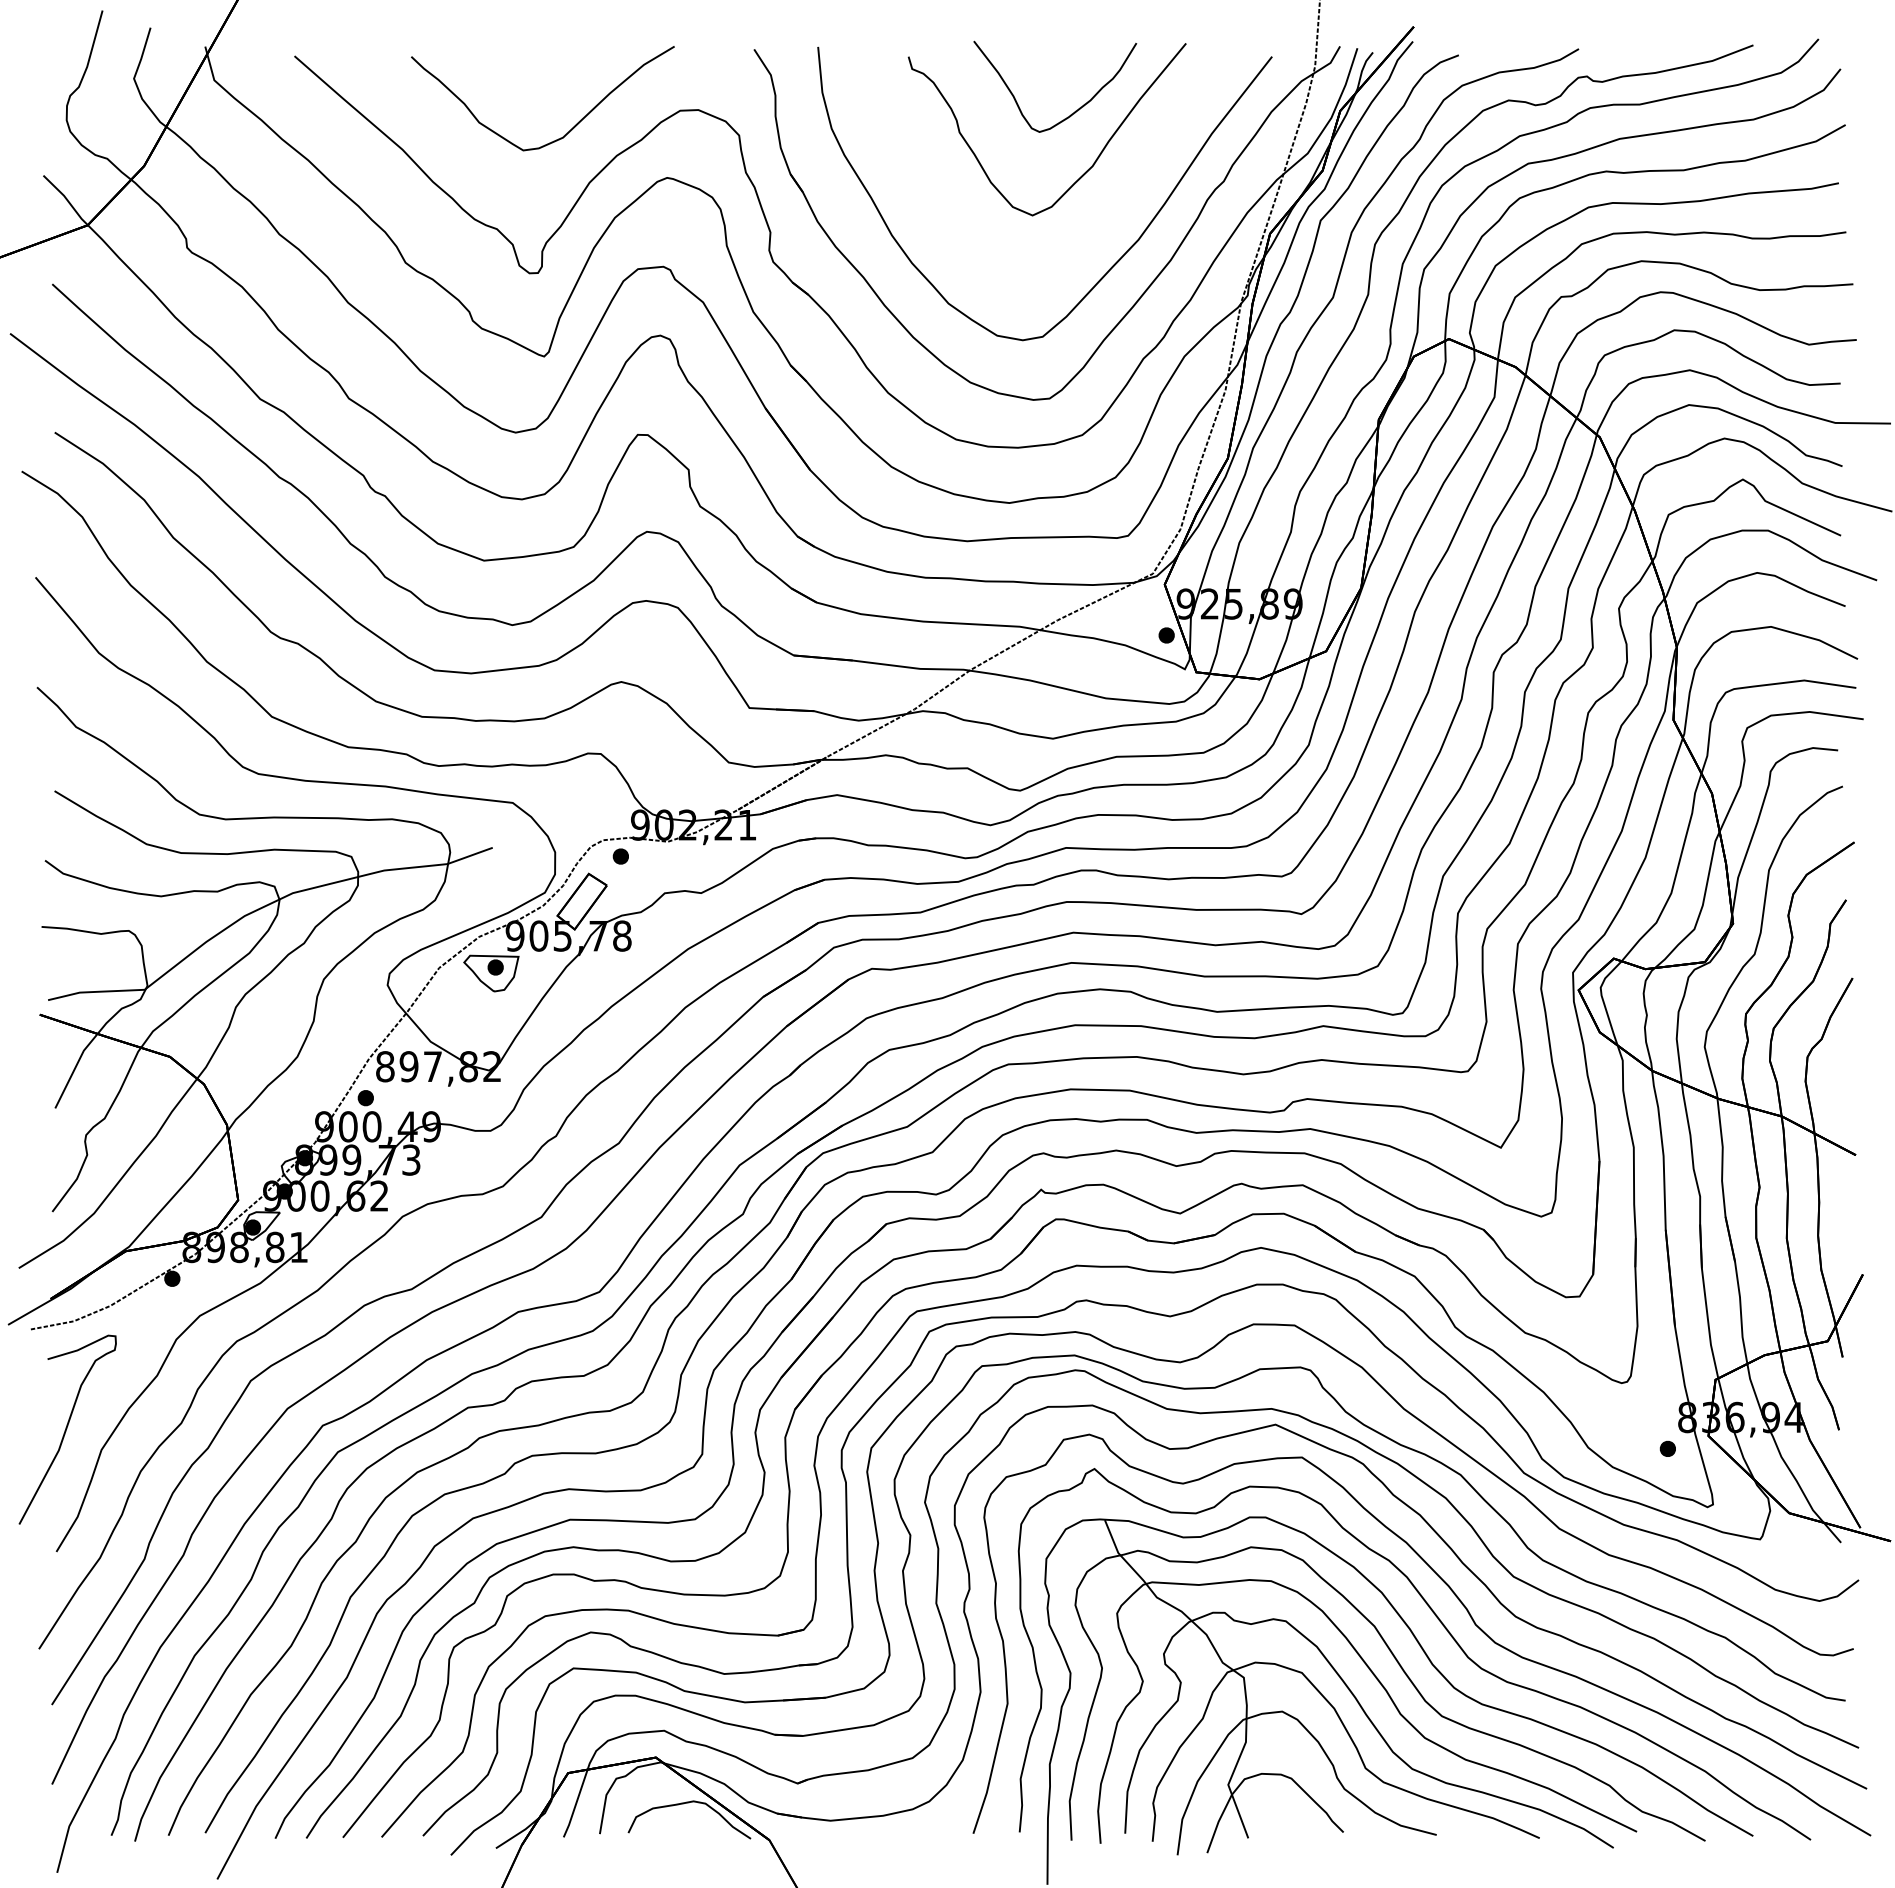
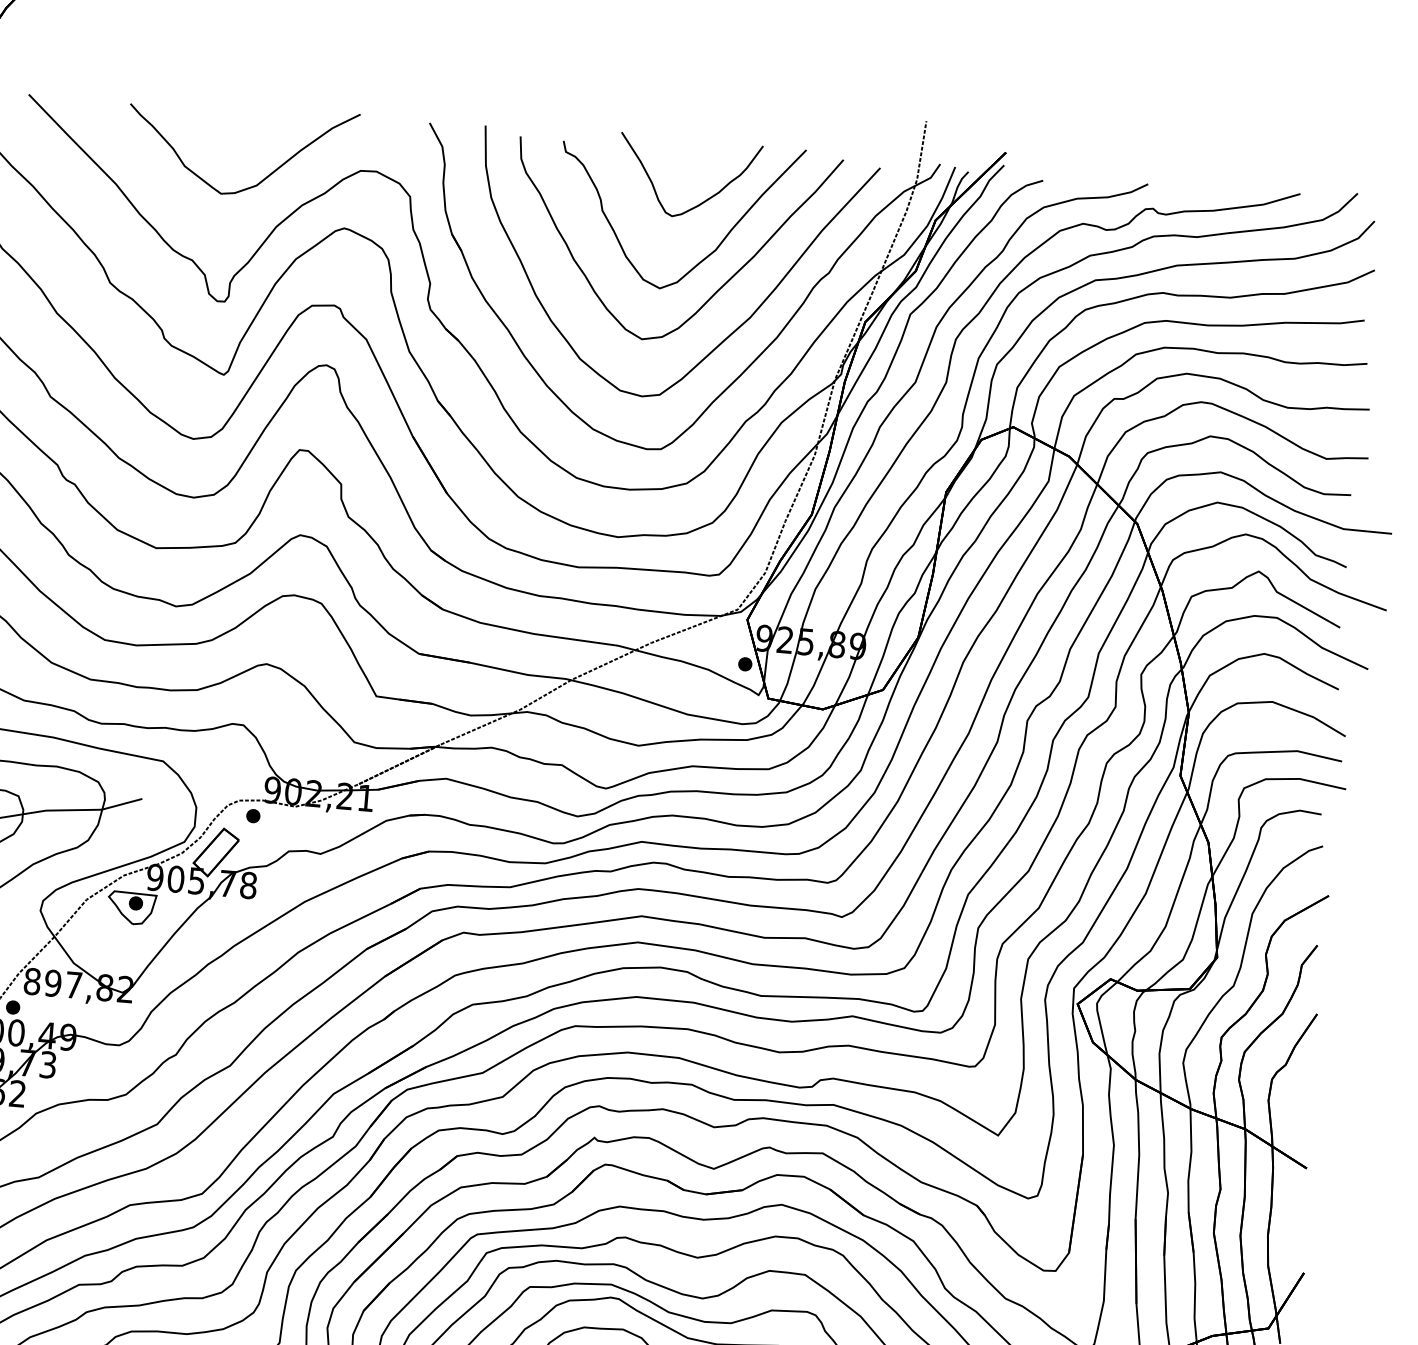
part: (1097, 212) -> (716, 290), added

